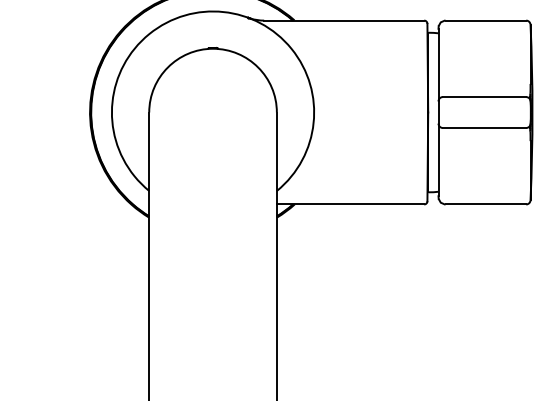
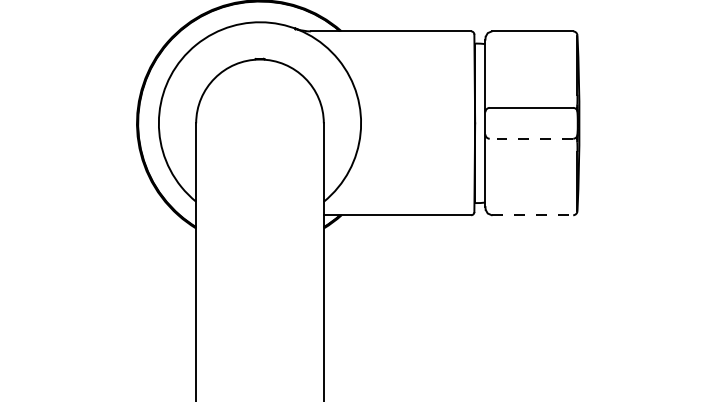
line: (484, 127) -> (531, 138), solid -> dashed
line: (486, 204) -> (533, 215), solid -> dashed

